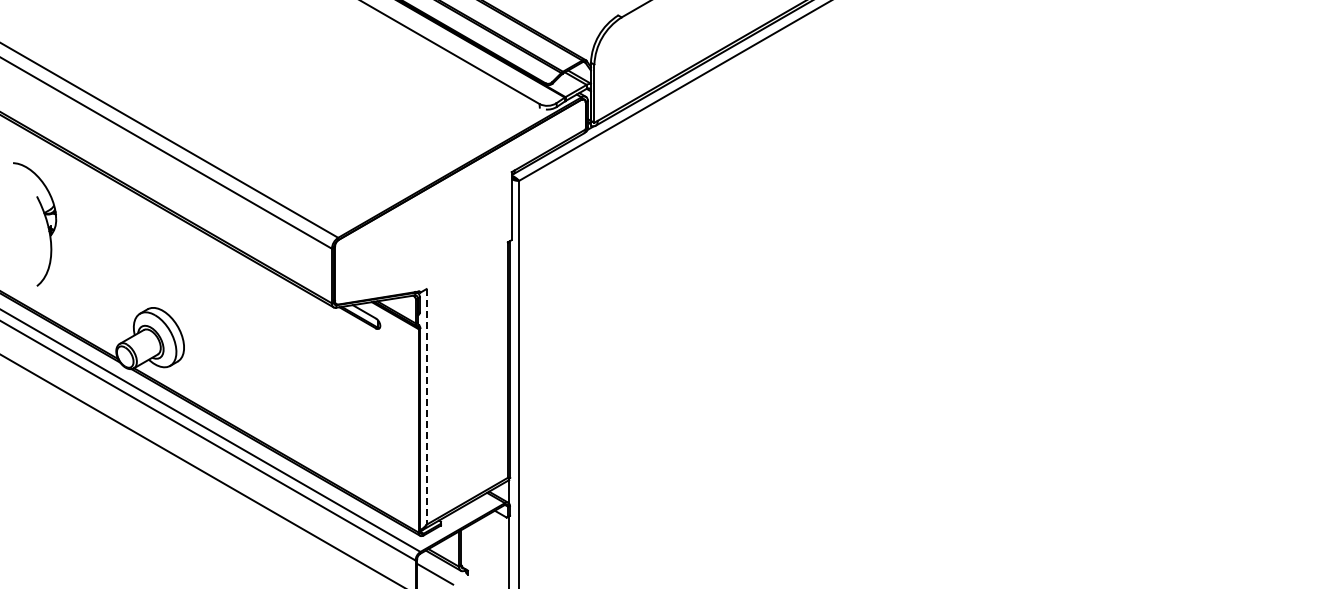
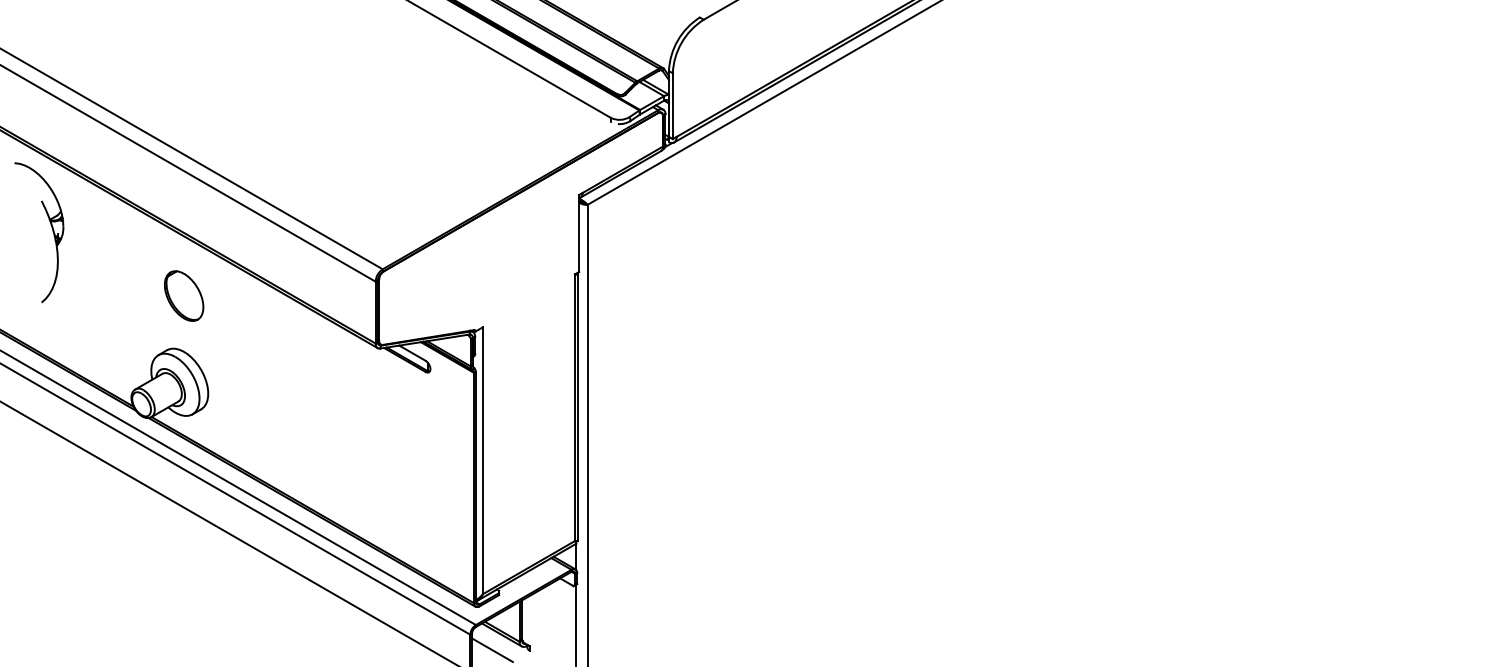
part: (45, 220) -> (51, 228), moved
part: (162, 261) -> (183, 296), added
line: (426, 406) -> (482, 460), dashed -> solid

